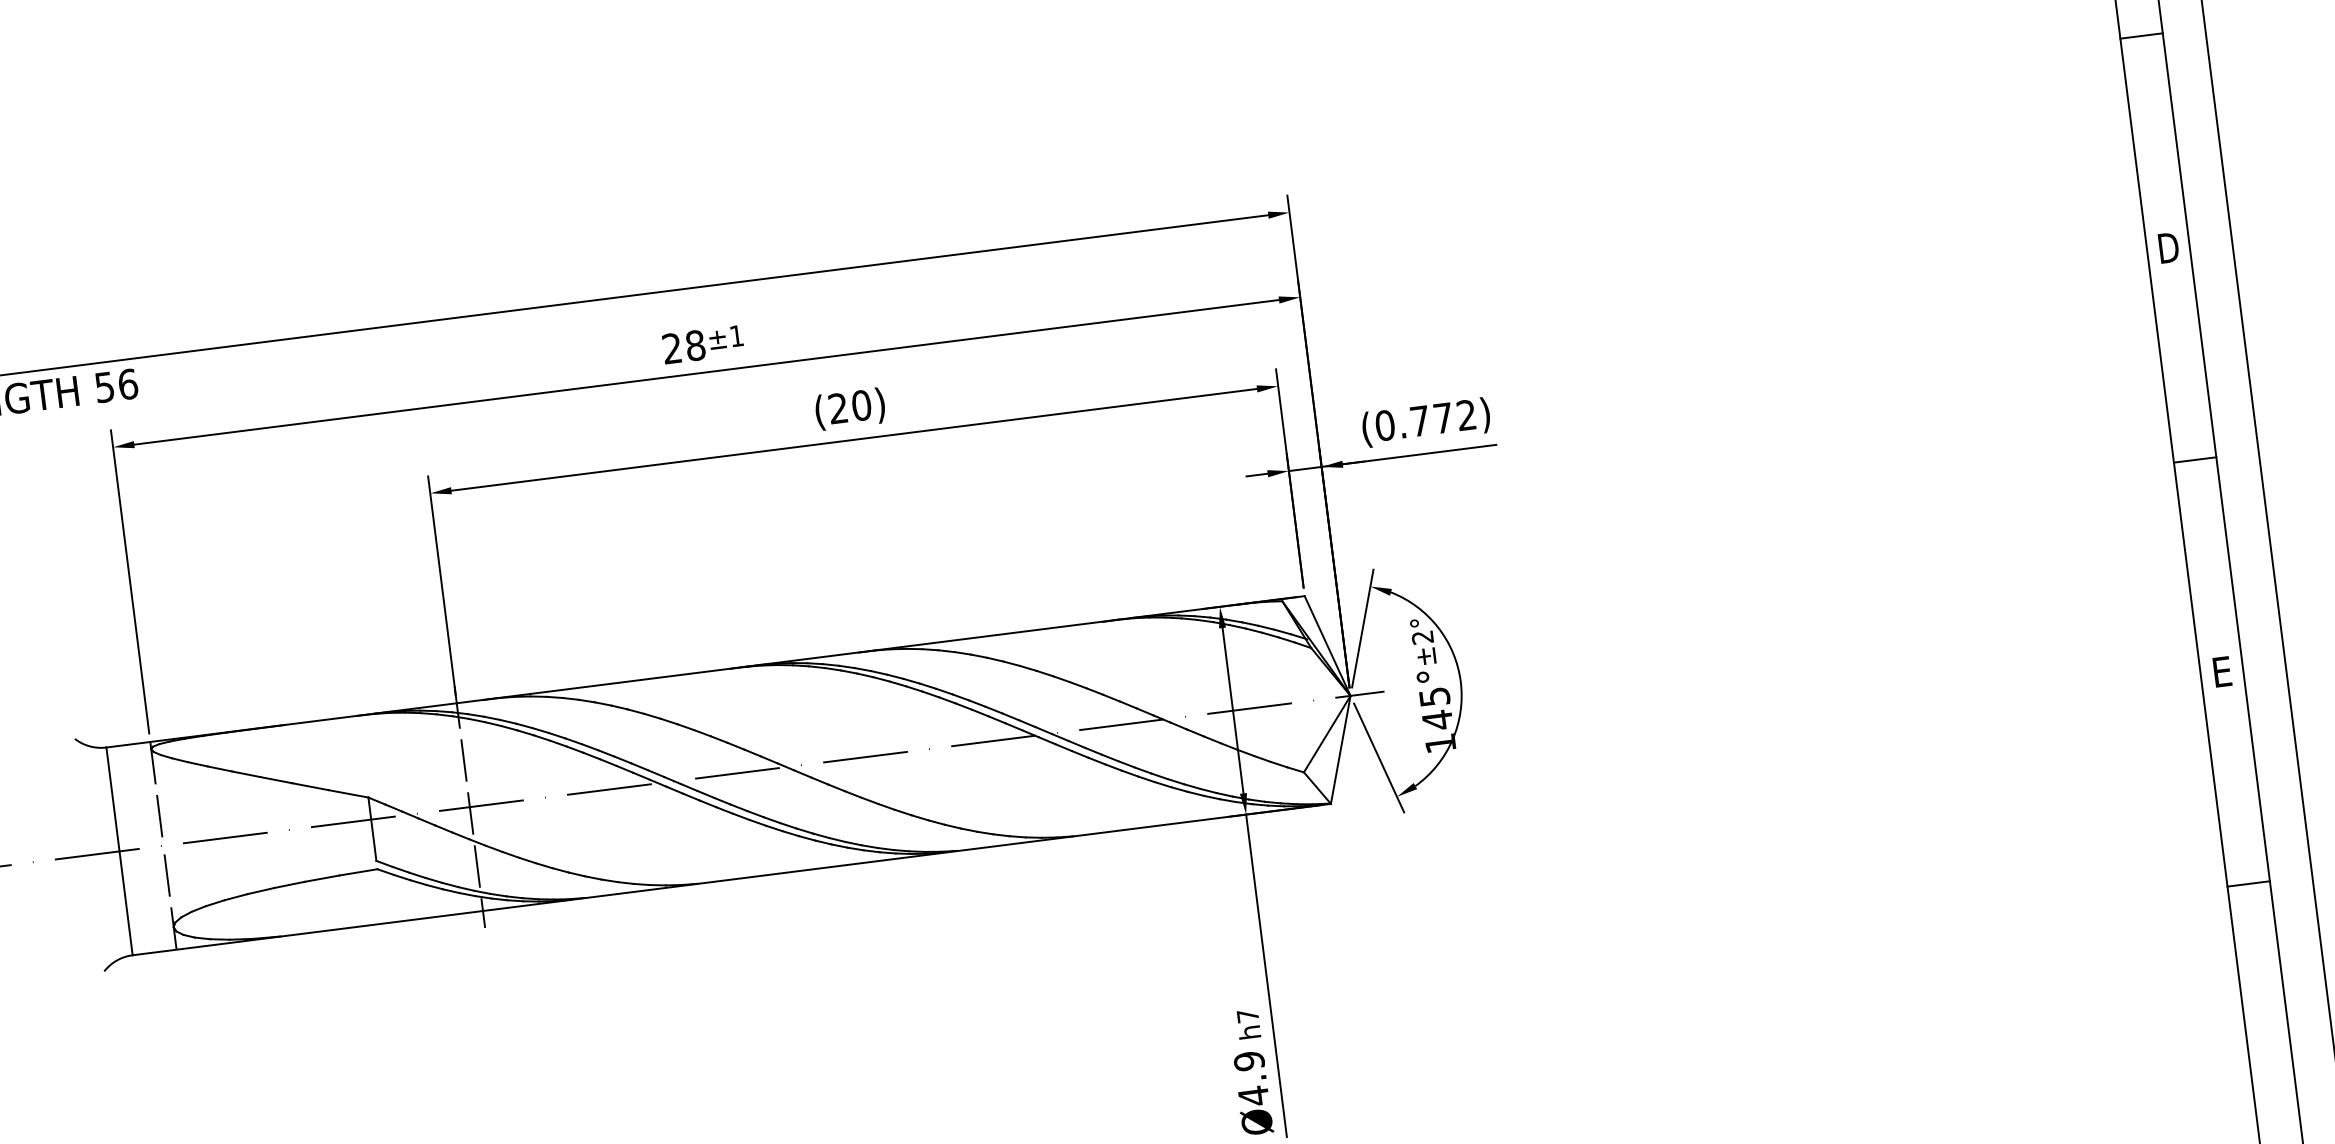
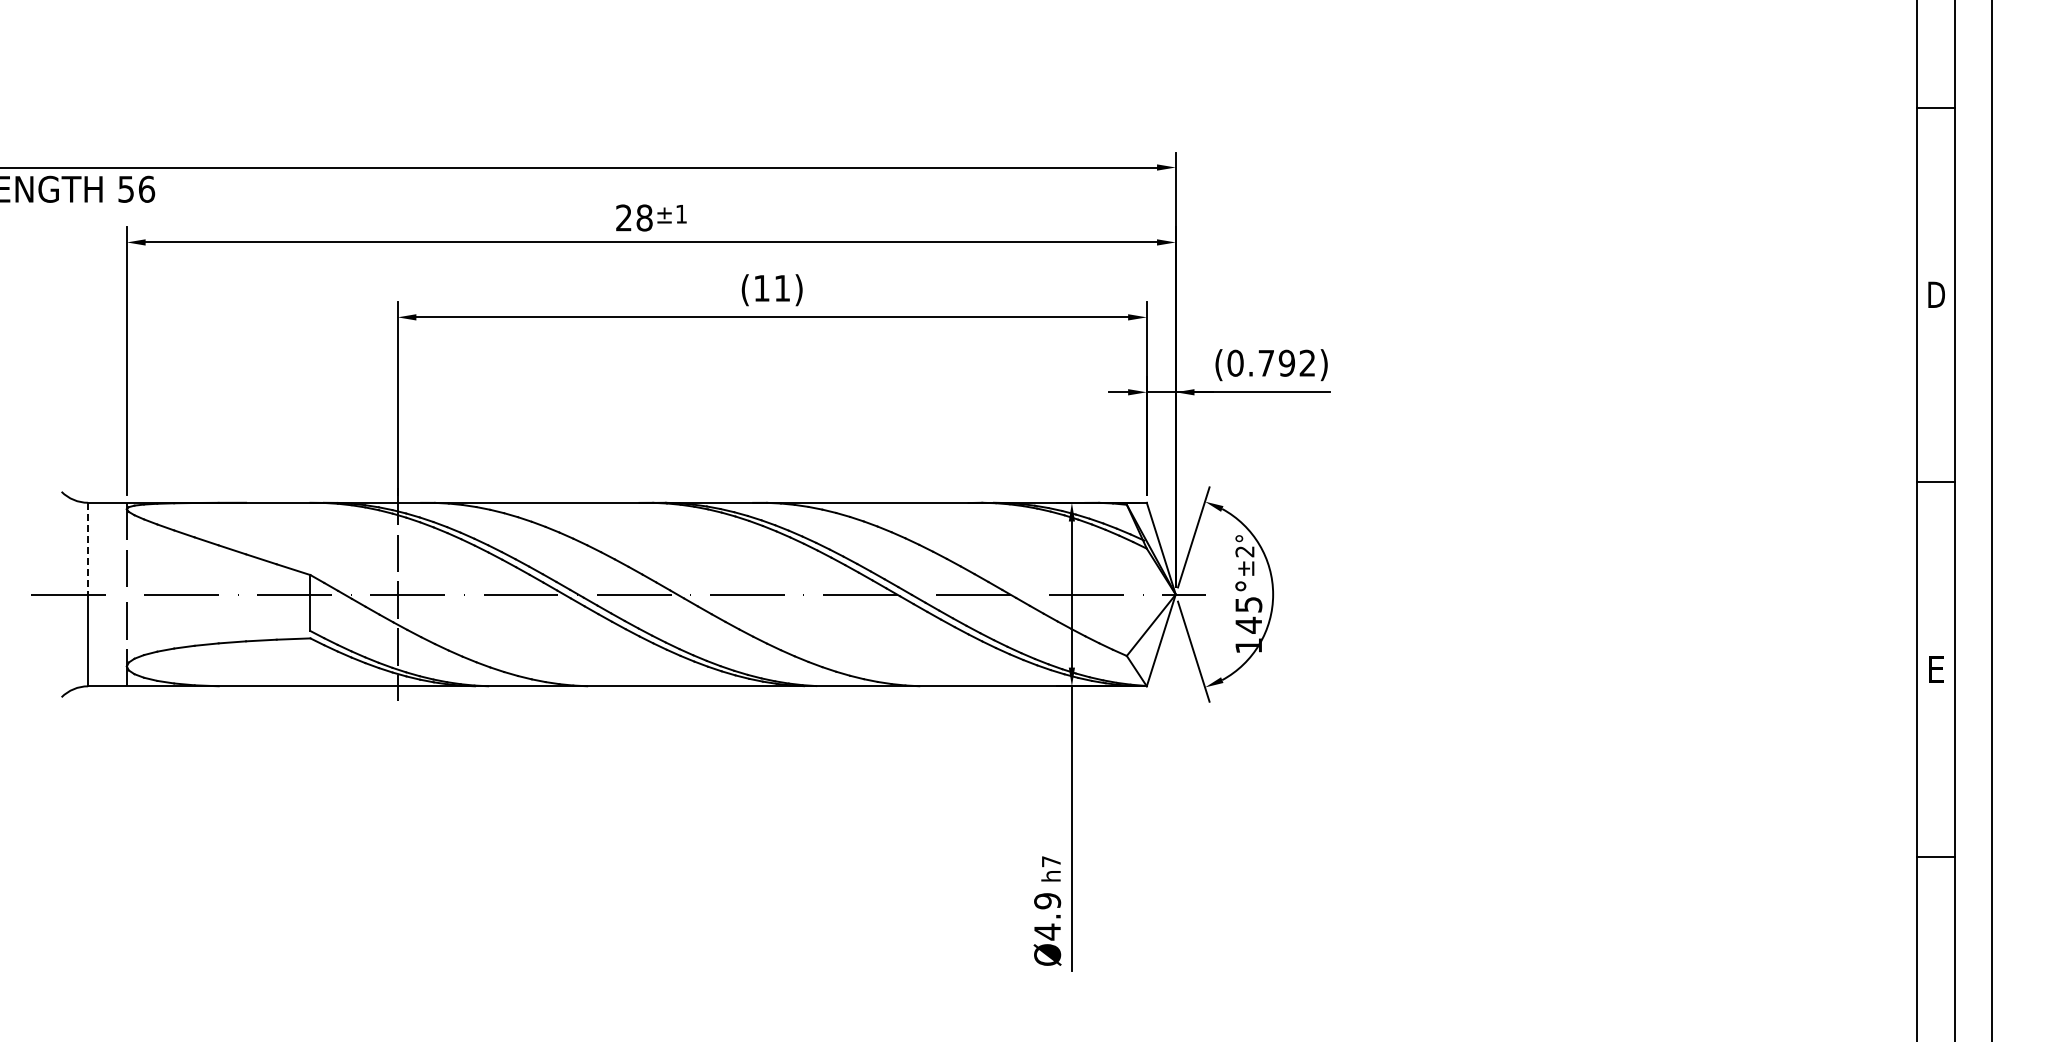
text: (850, 406) -> (772, 287), (20) -> (11)
text: (1442, 417) -> (1286, 362), (0.772) -> (0.792)
line: (113, 799) -> (88, 548), solid -> dashed

